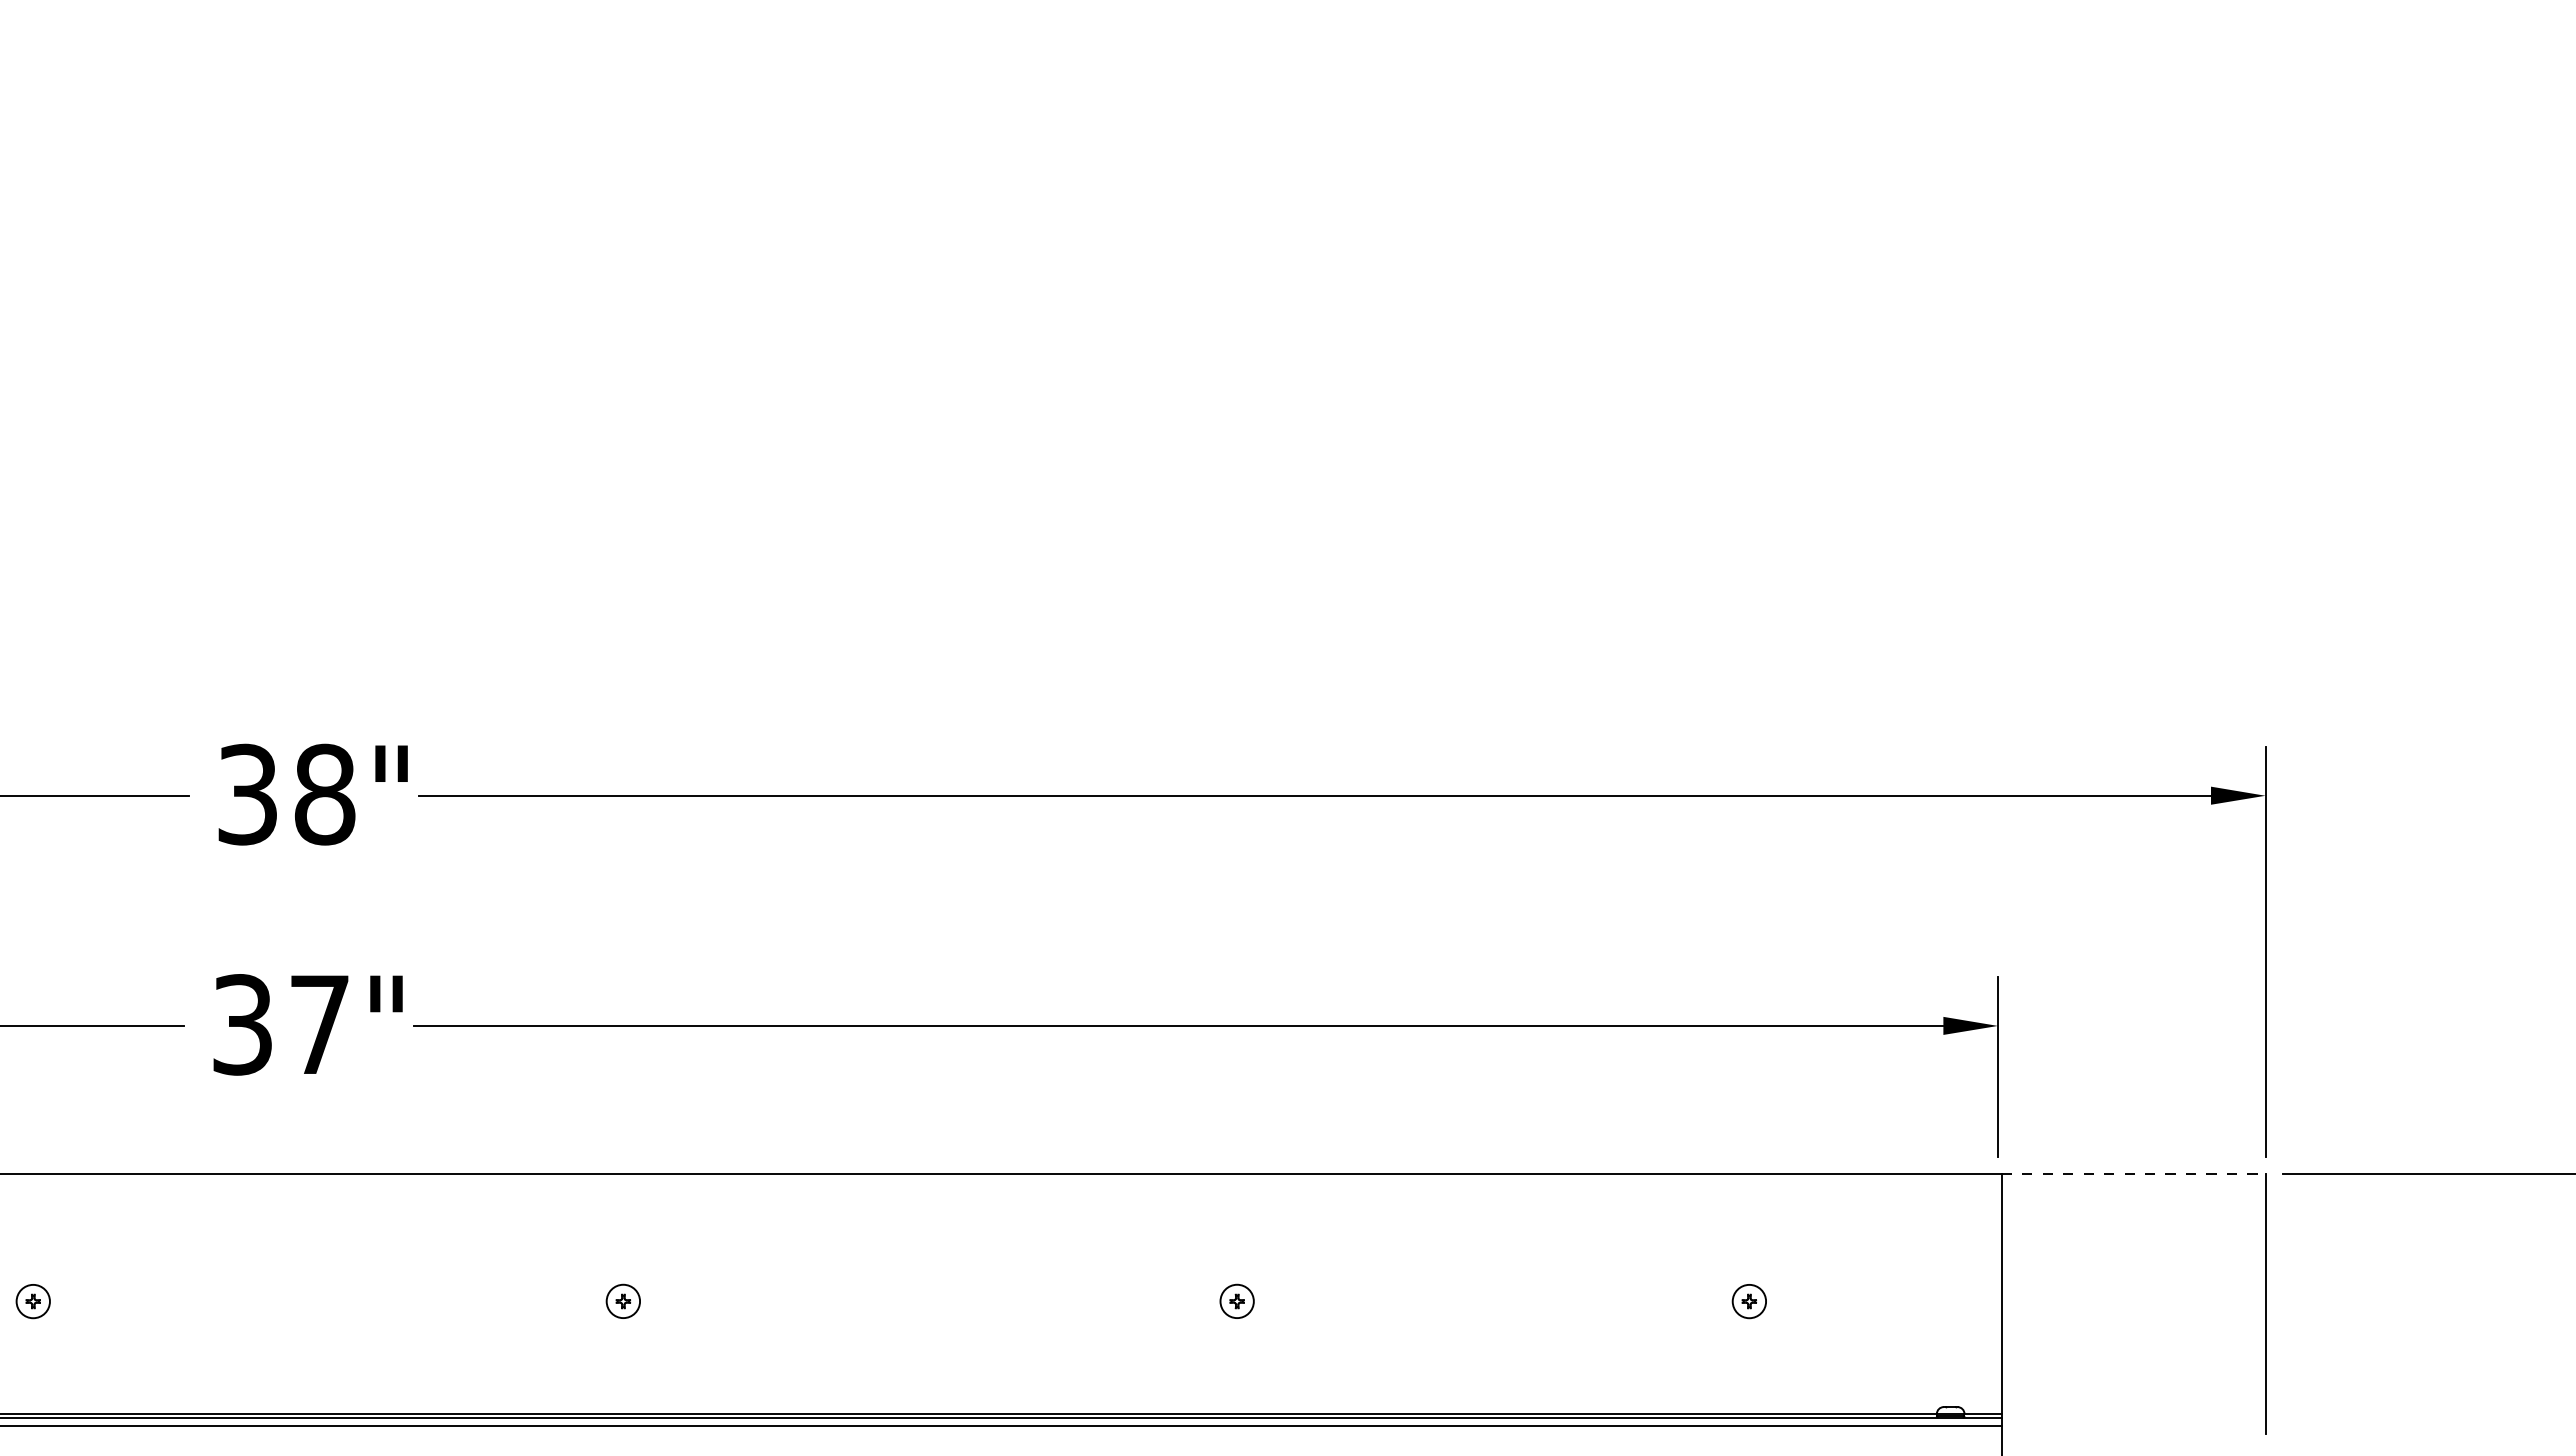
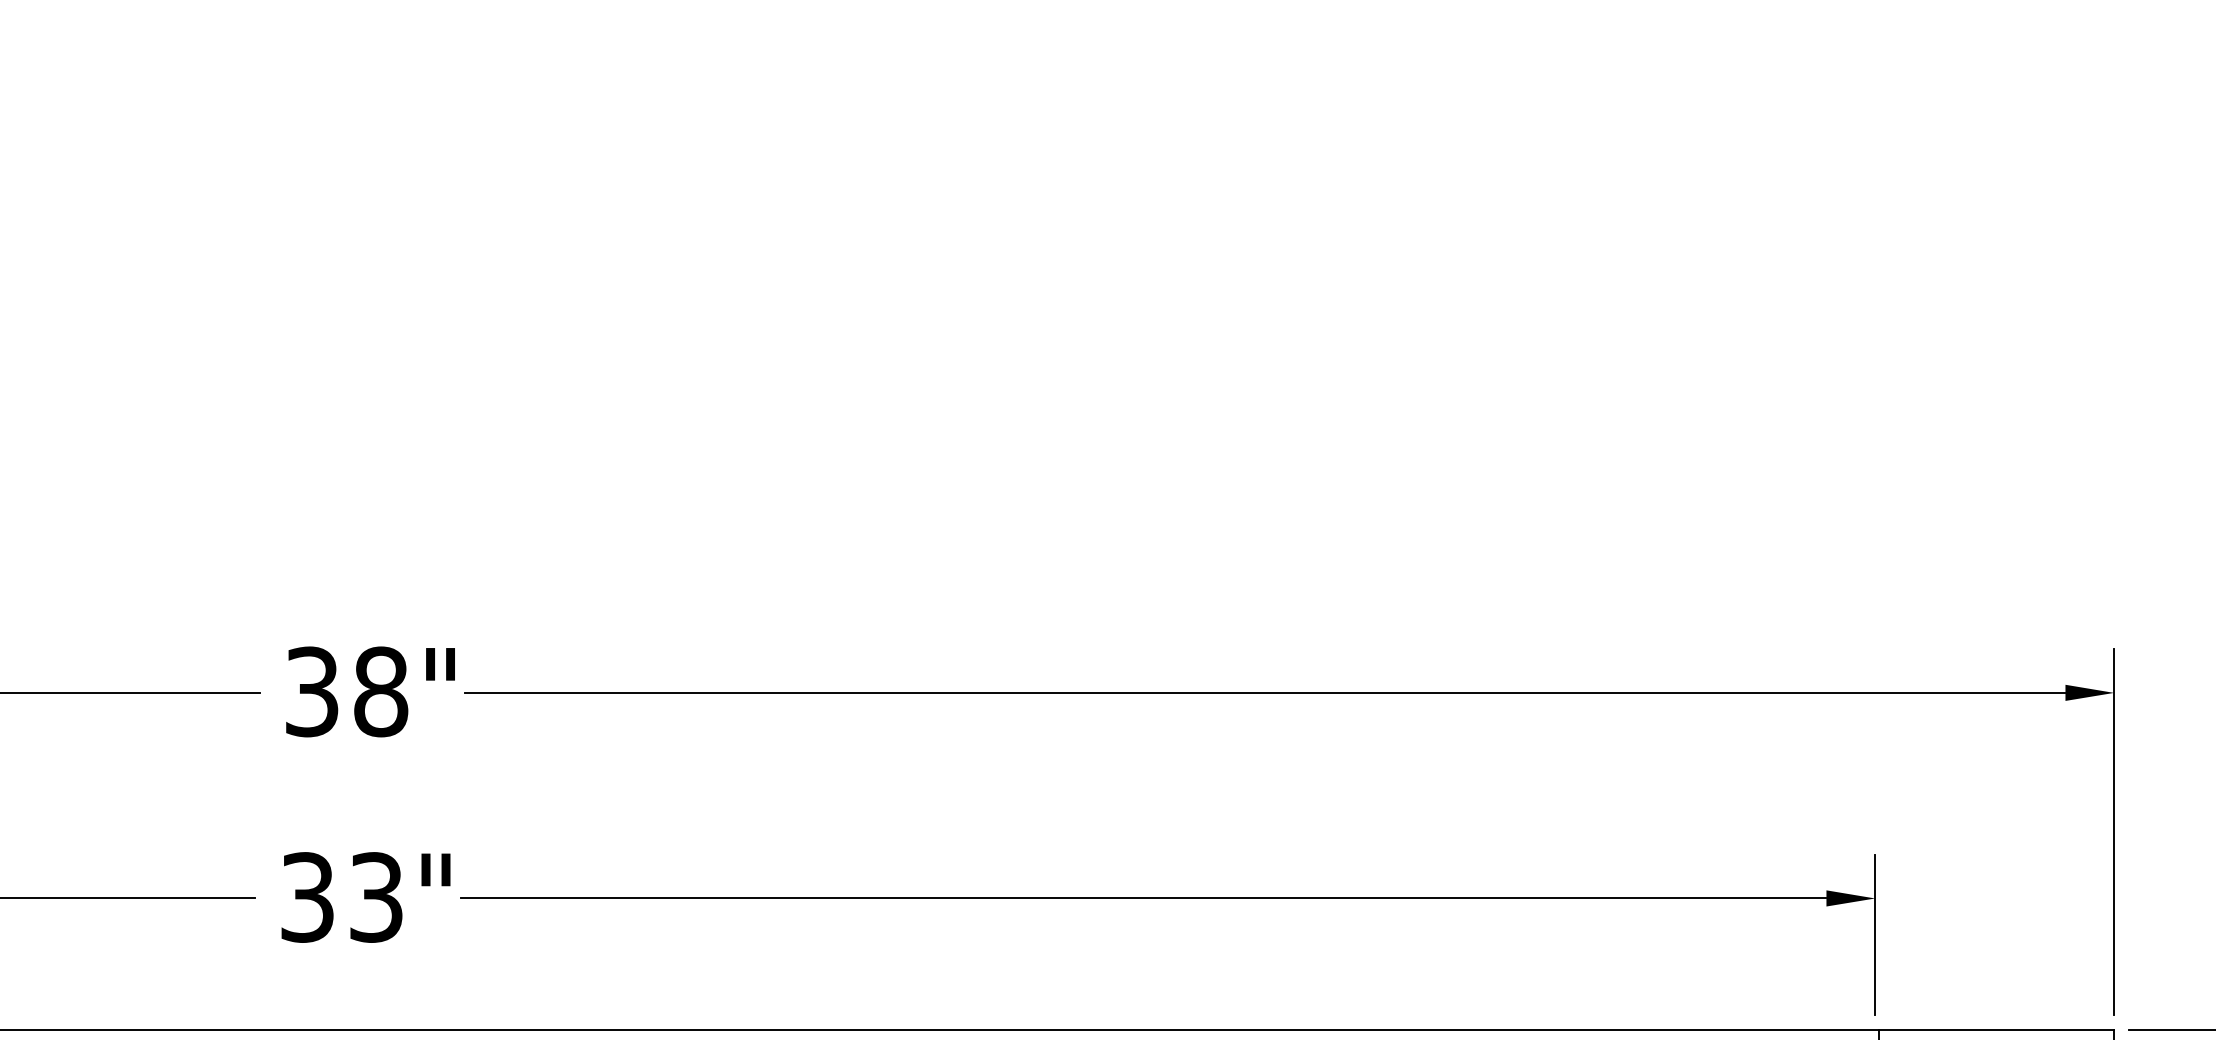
text: (319, 1024) -> (376, 897), 37" -> 33"
line: (2133, 1173) -> (1996, 1030), dashed -> solid

